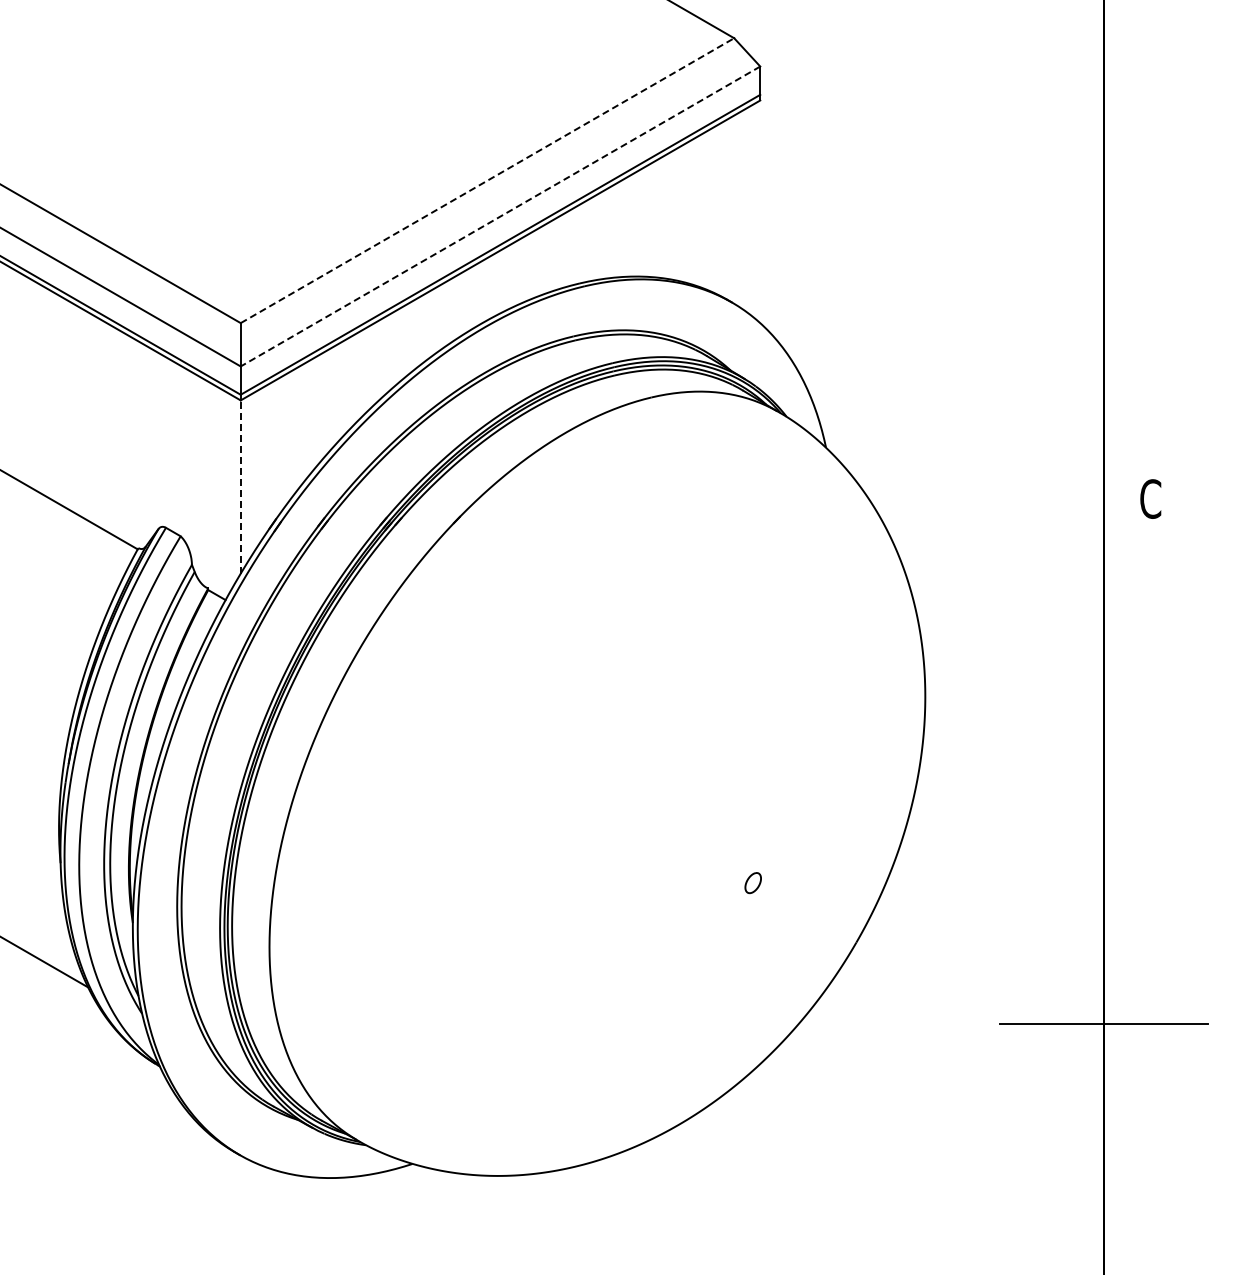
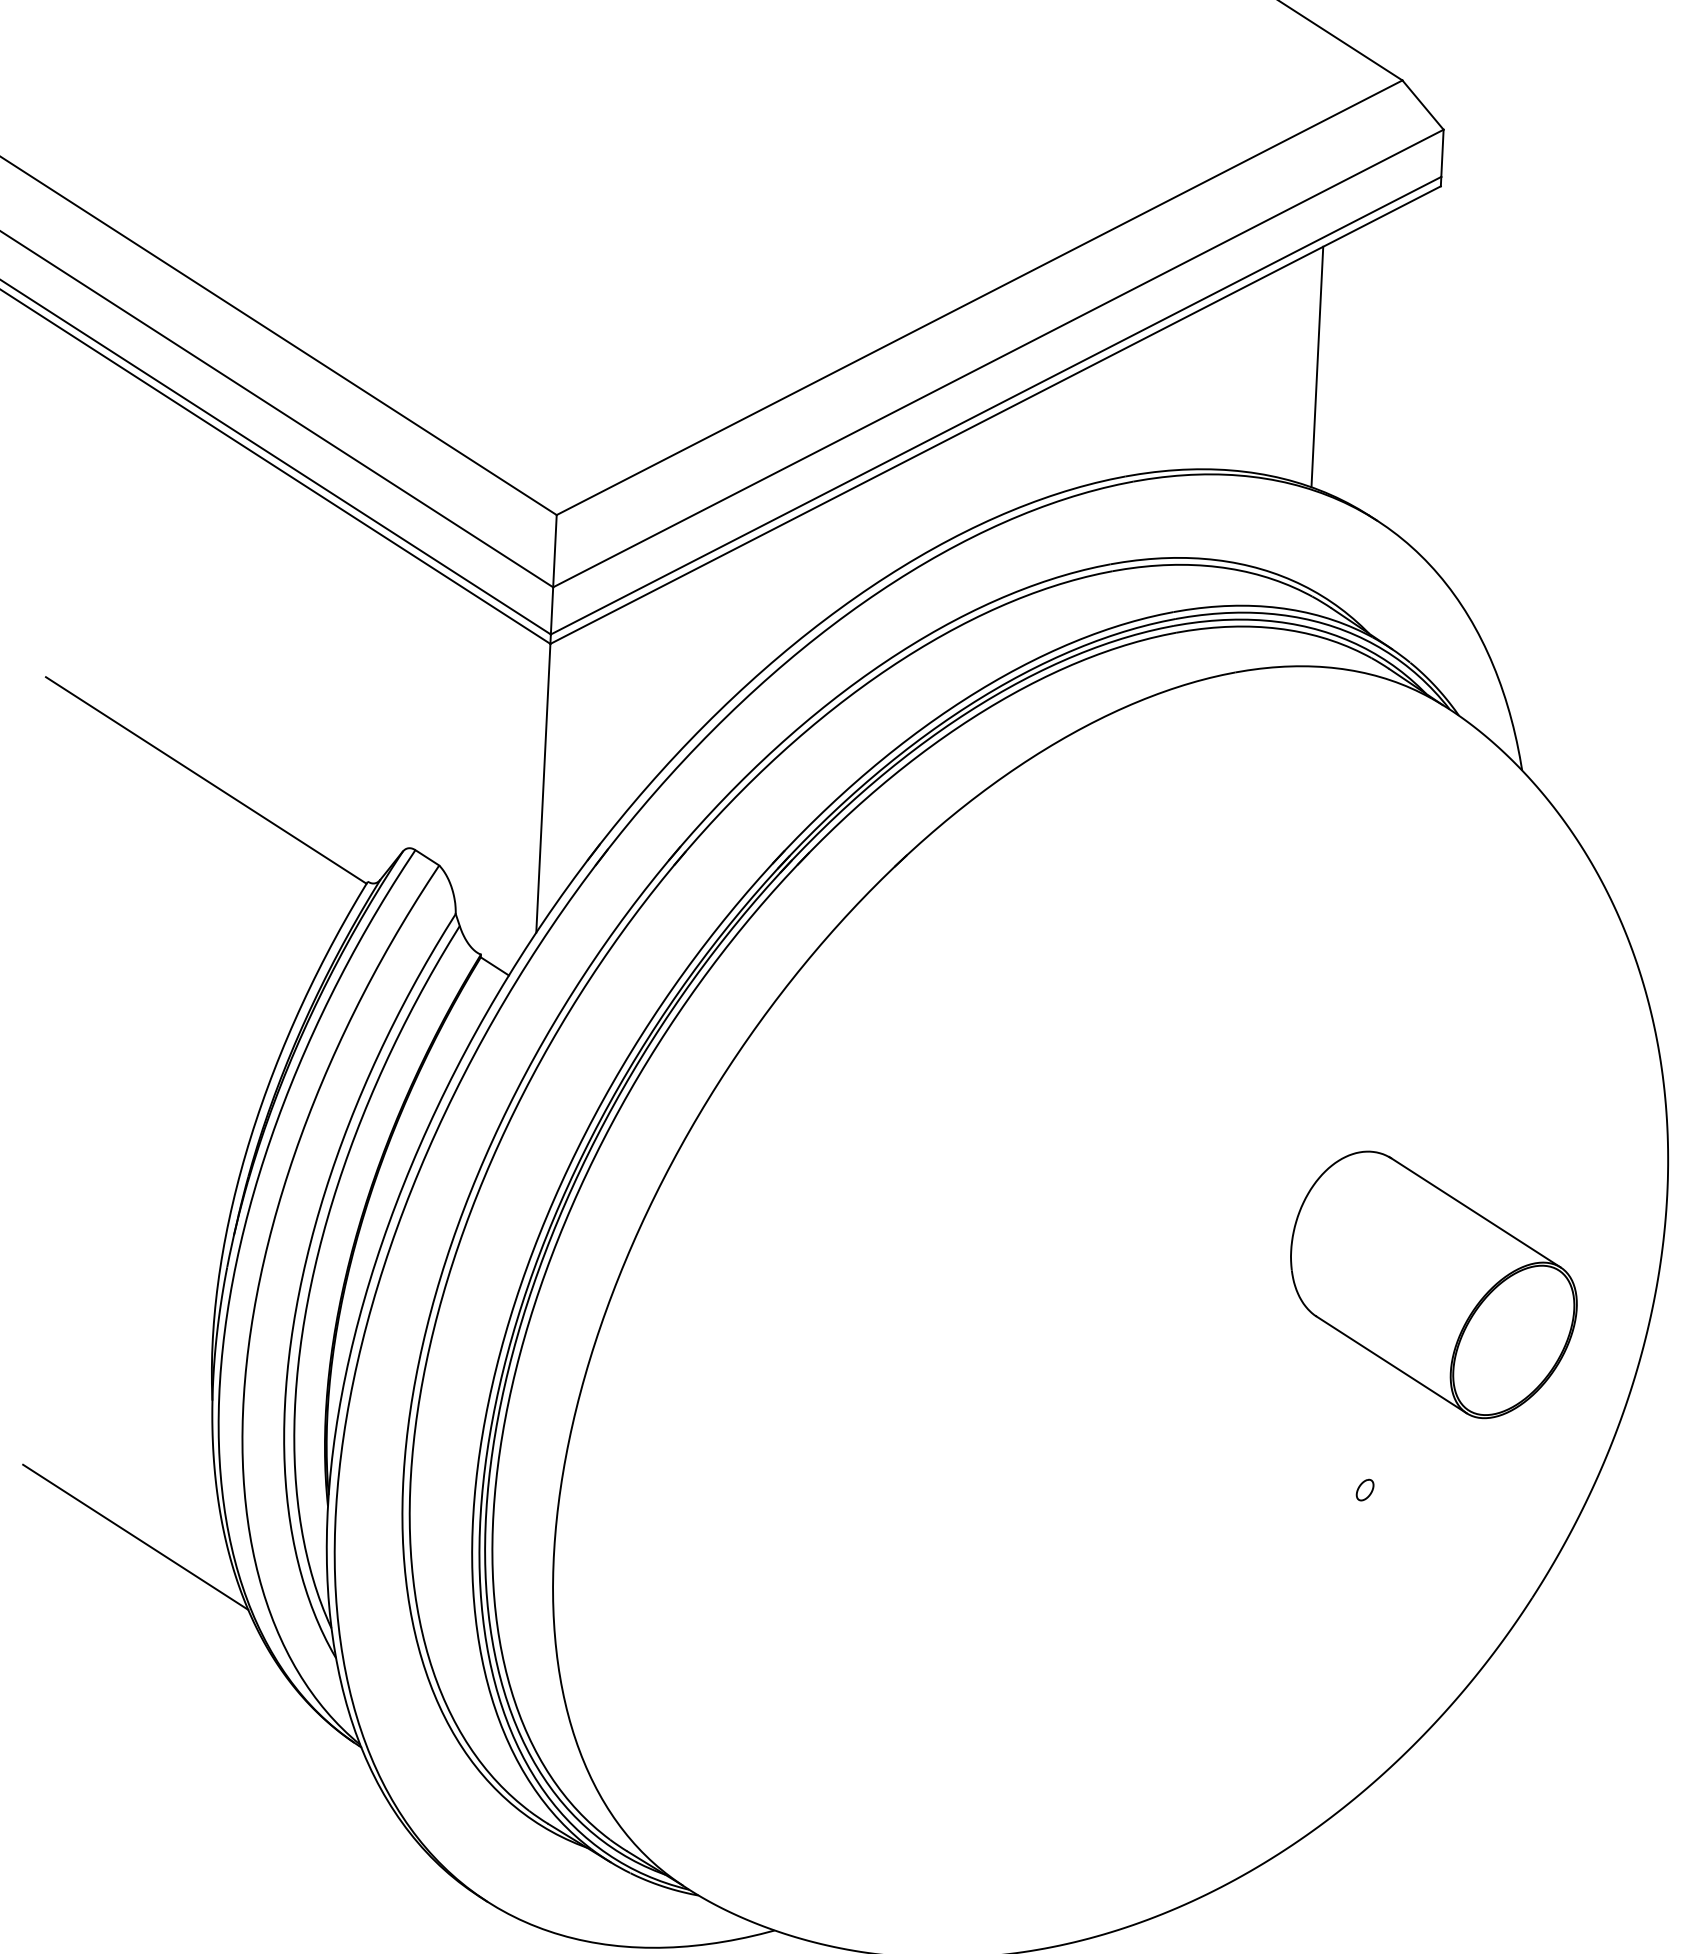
line: (487, 180) -> (979, 297), dashed -> solid
line: (691, 212) -> (1317, 367), added
line: (500, 216) -> (998, 358), dashed -> solid
line: (240, 487) -> (542, 789), dashed -> solid
part: (788, 758) -> (1434, 1285), added
part: (752, 882) -> (1364, 1489), size x0.62

